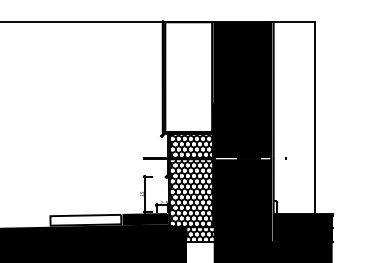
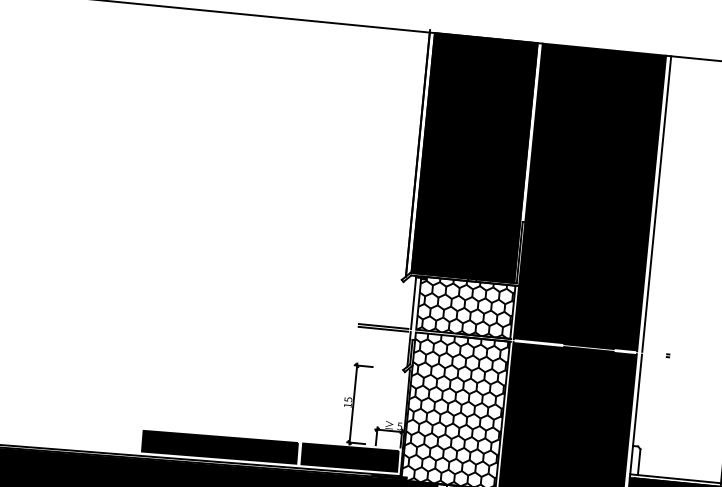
fill: (188, 77) -> (473, 158), added
fill: (85, 219) -> (219, 445), added

